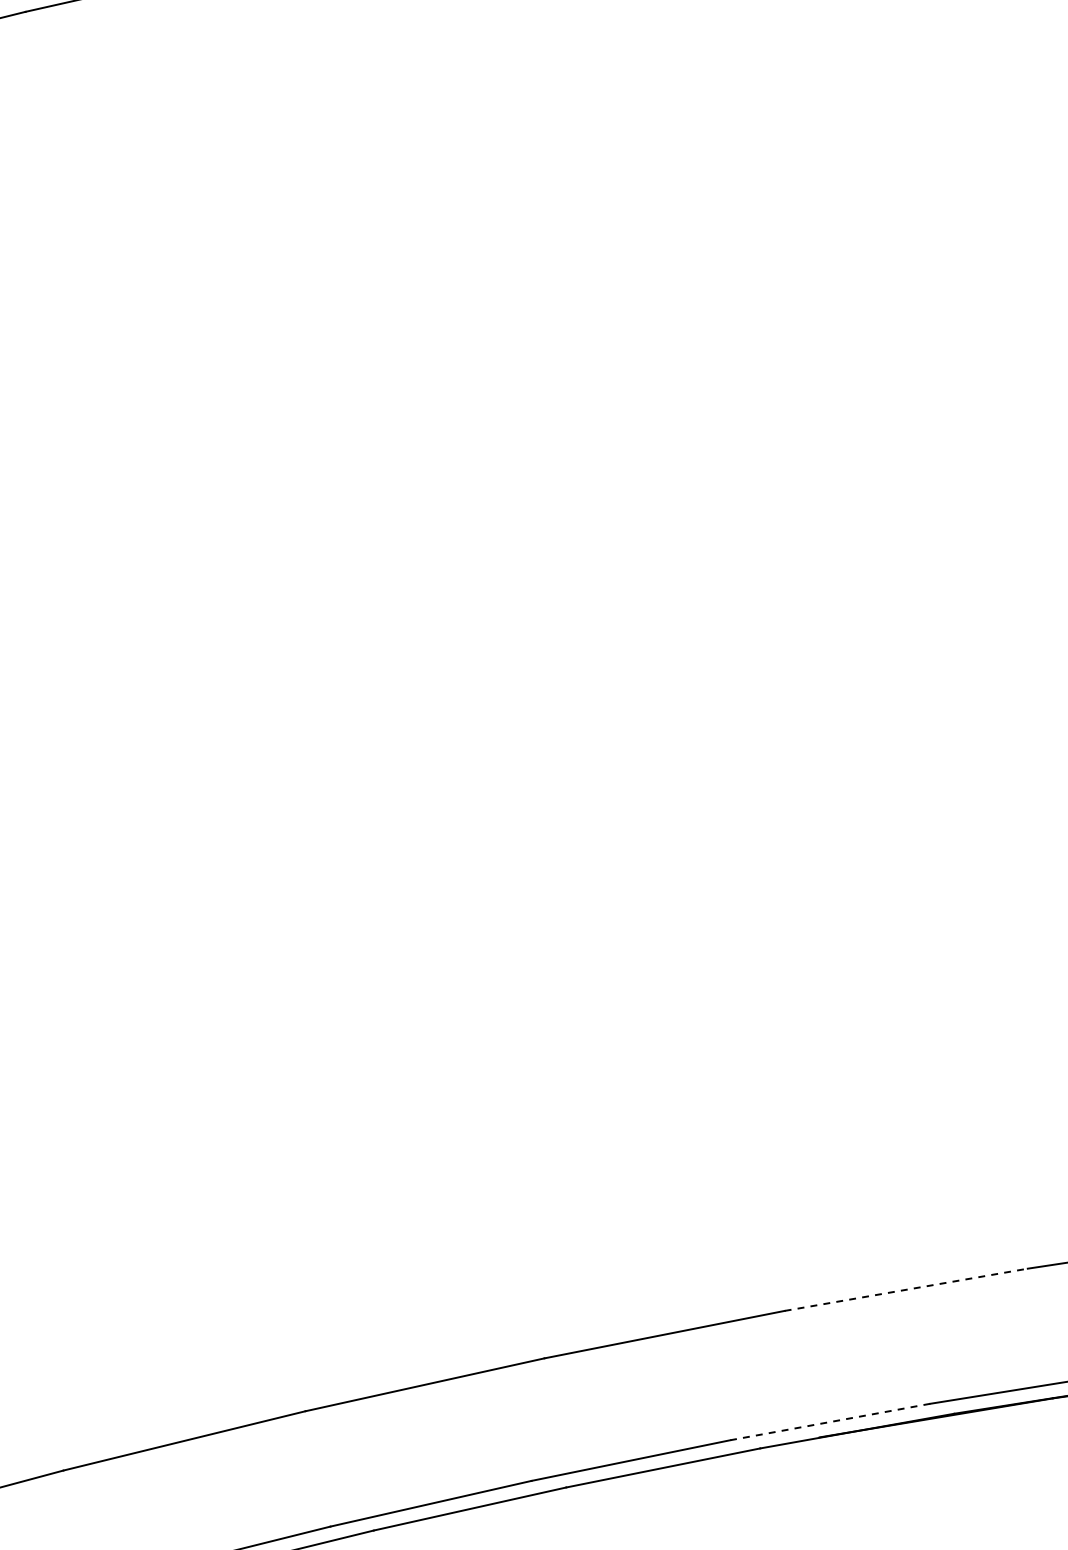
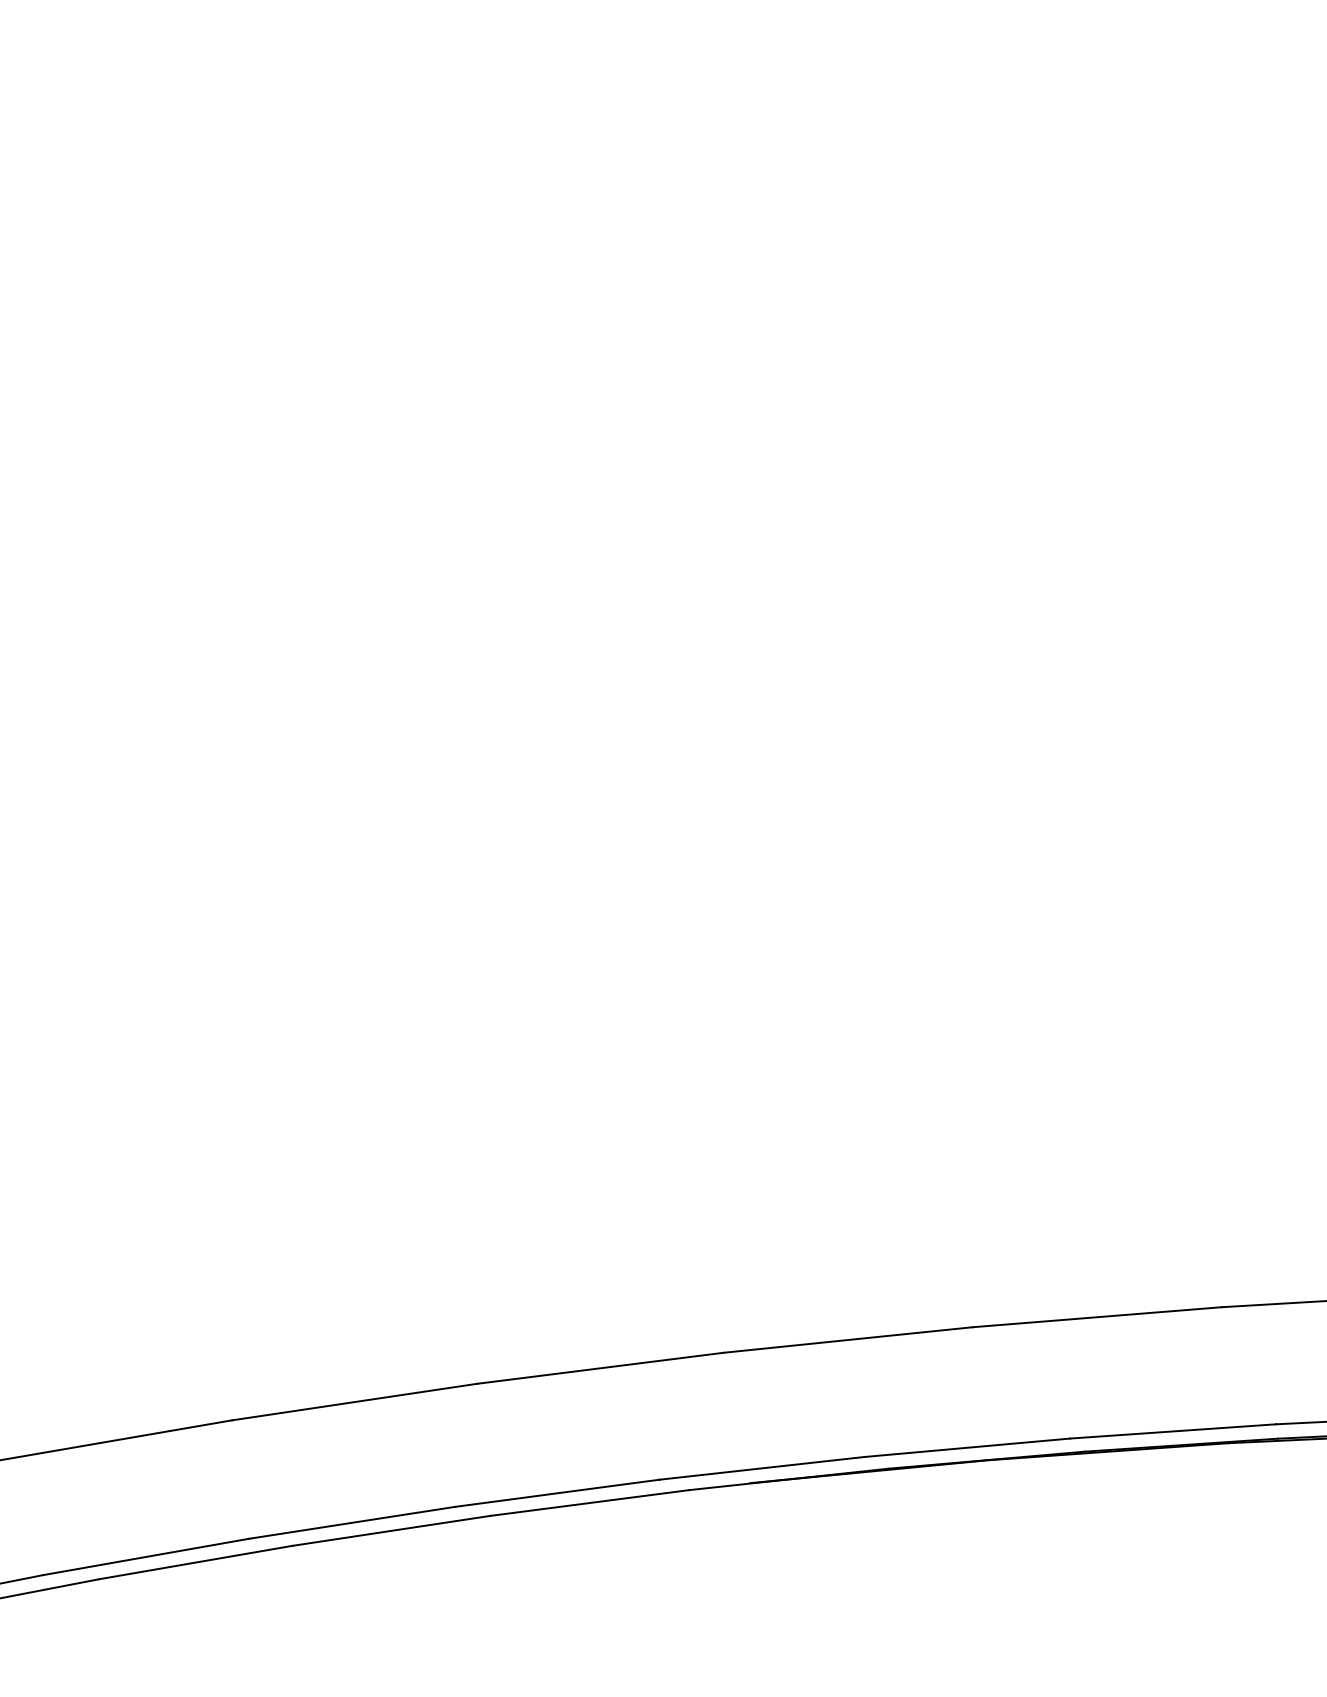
line: (906, 1289) -> (848, 1339), dashed -> solid
line: (830, 1422) -> (762, 1468), dashed -> solid

